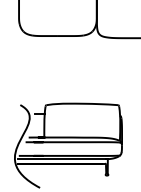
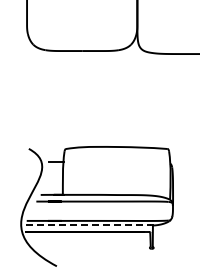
line: (62, 159) -> (88, 225), solid -> dashed

